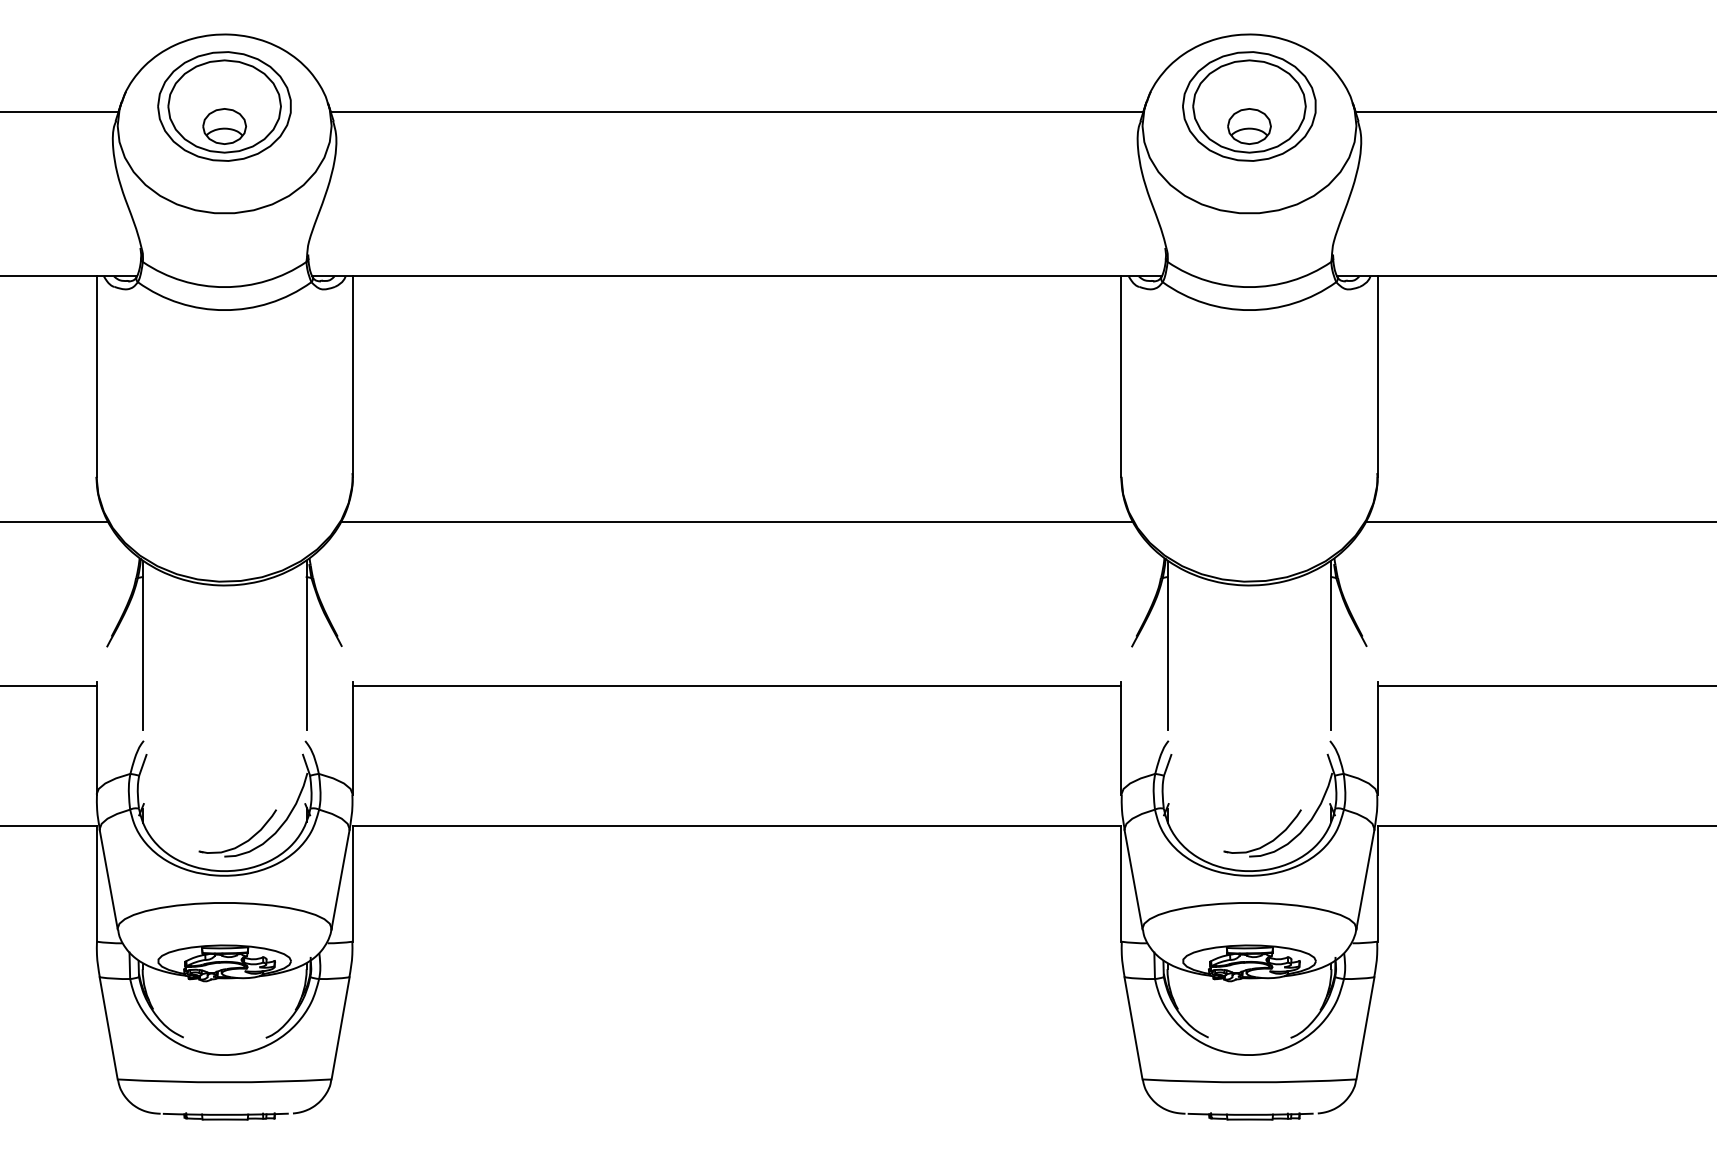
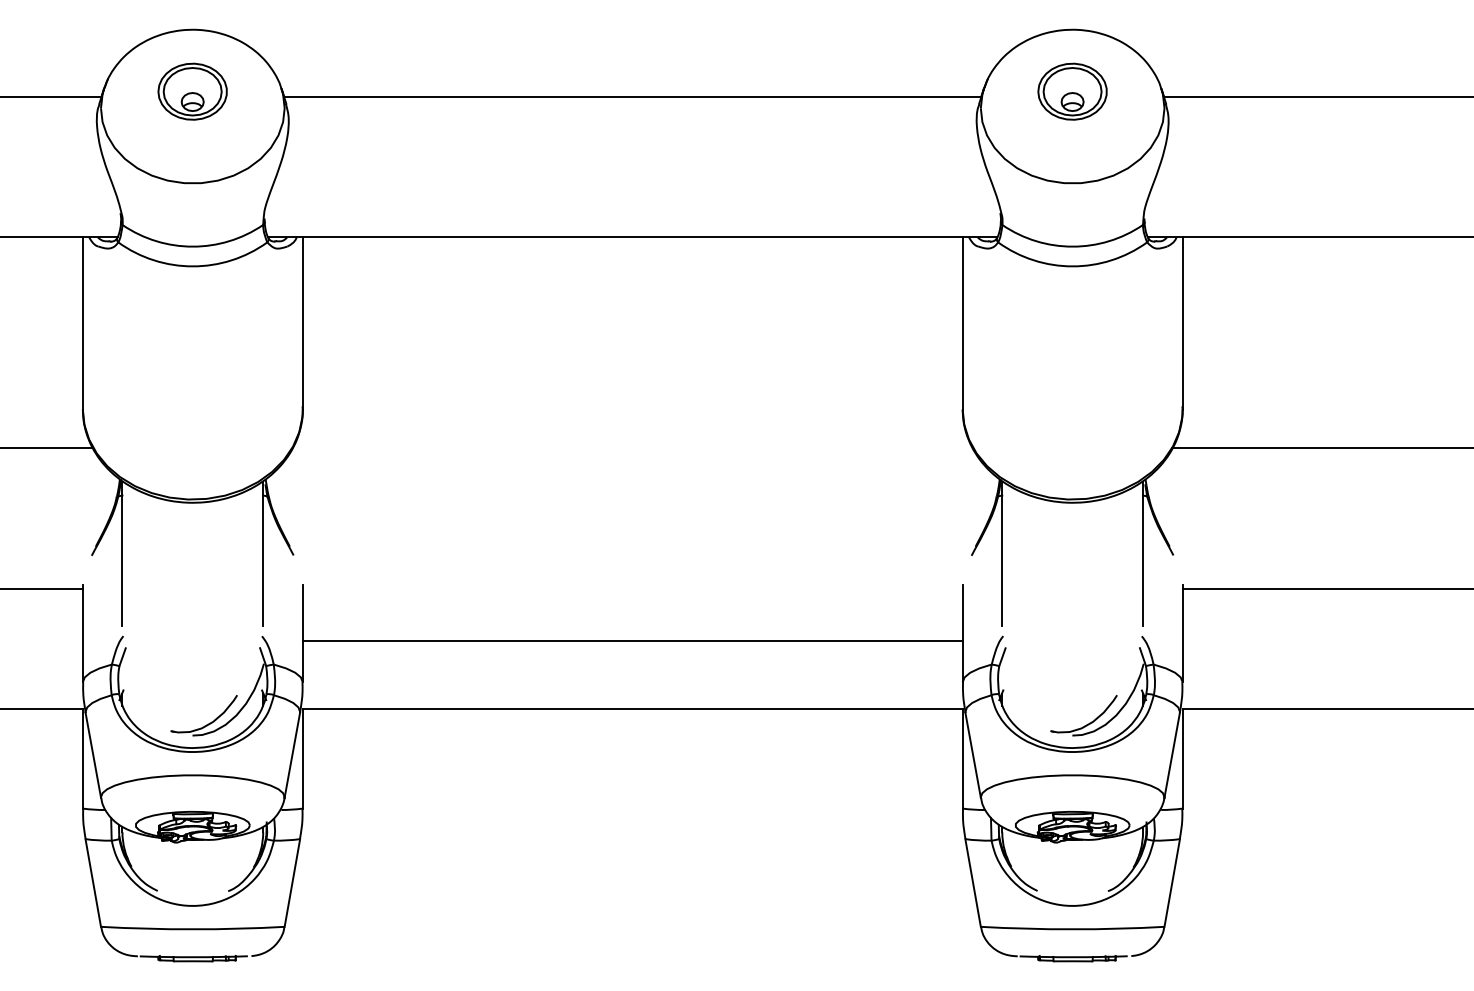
part: (224, 106) -> (192, 91), size x0.6
part: (1249, 106) -> (1072, 91), size x0.6
line: (736, 522) -> (632, 448), removed
line: (736, 686) -> (632, 641), moved

